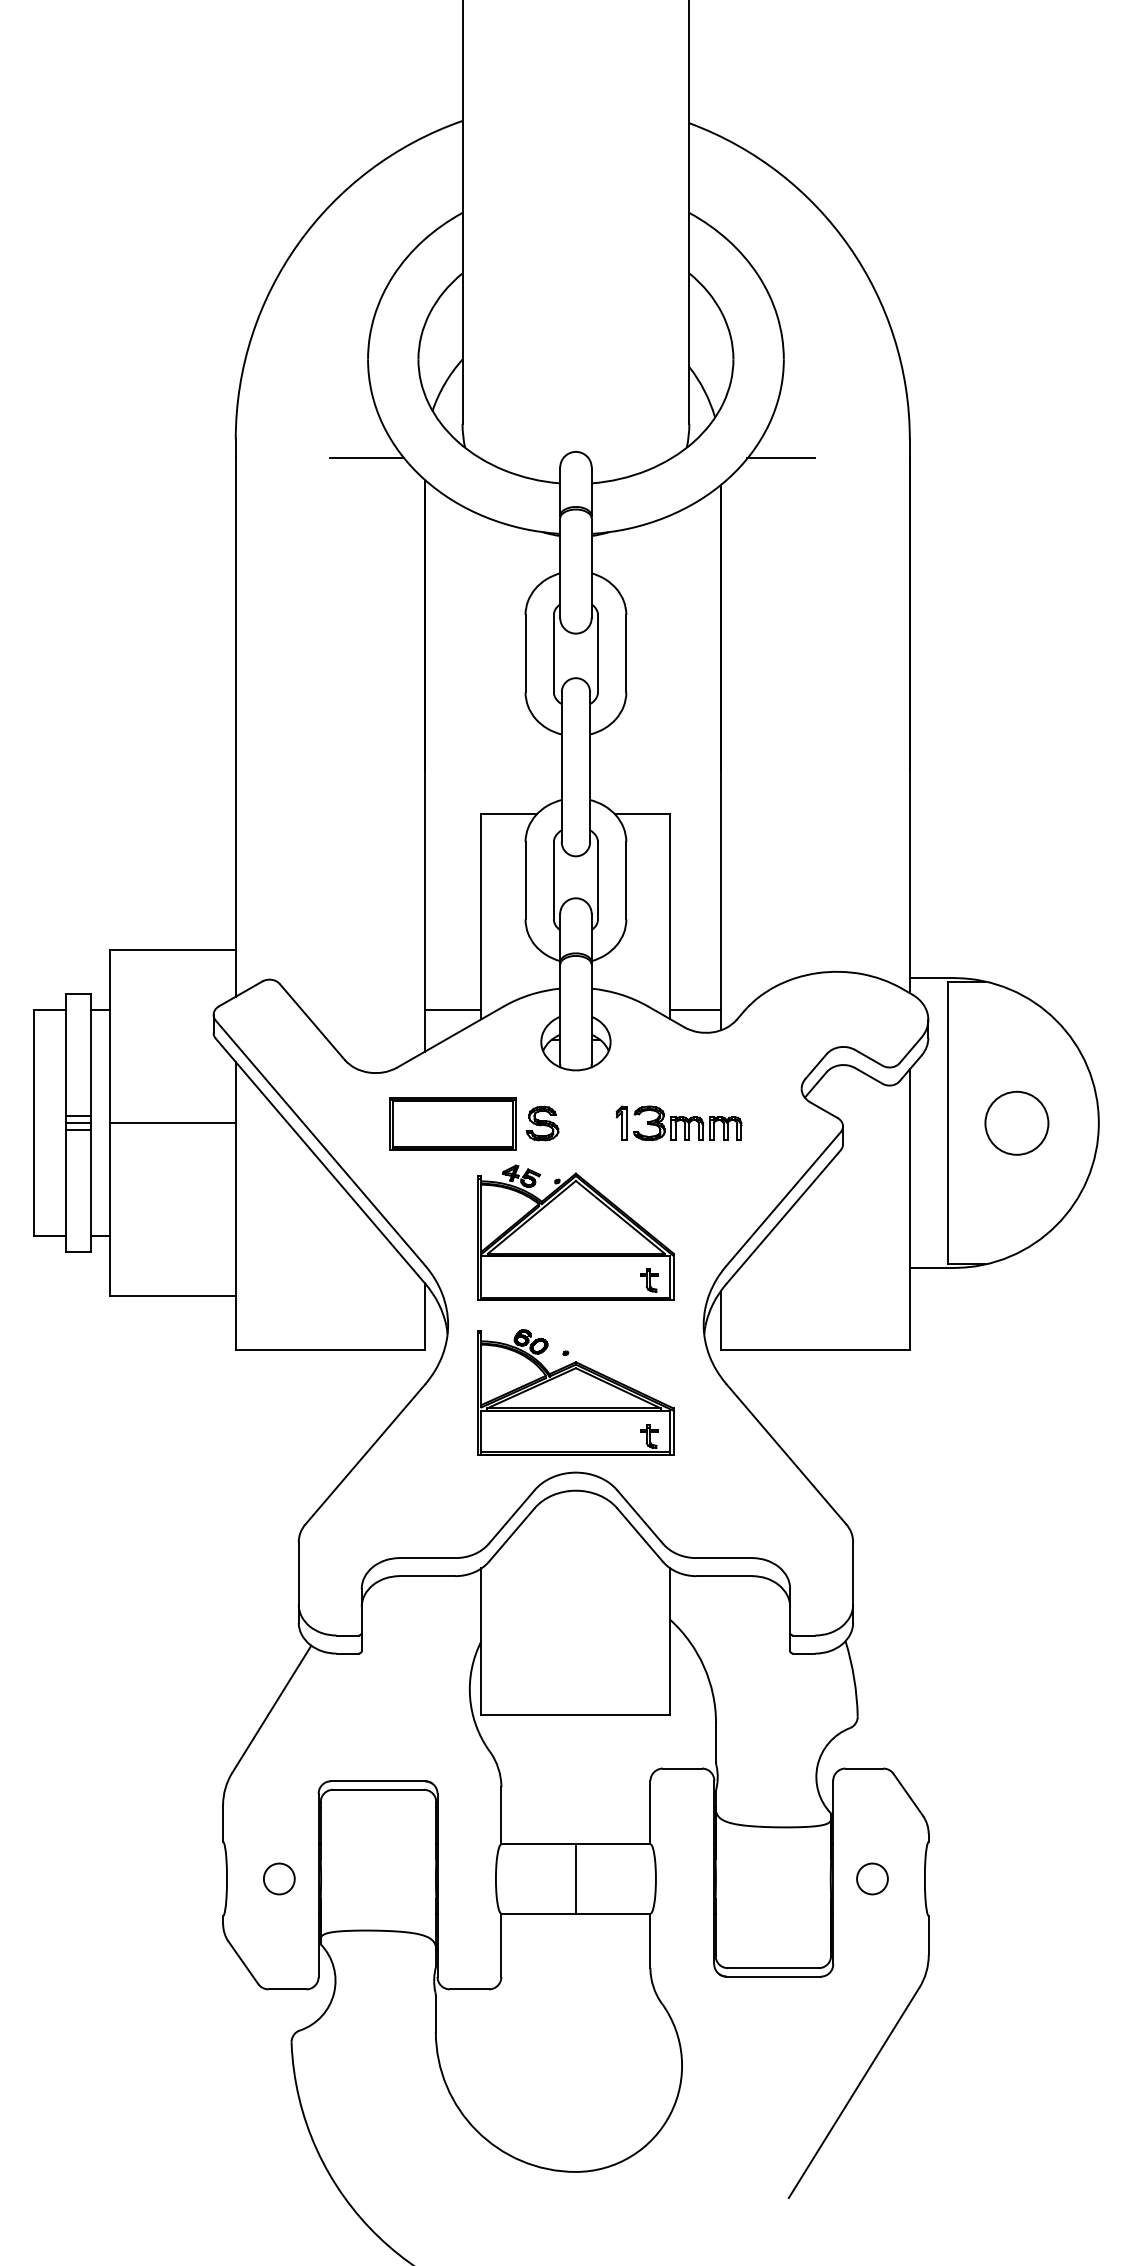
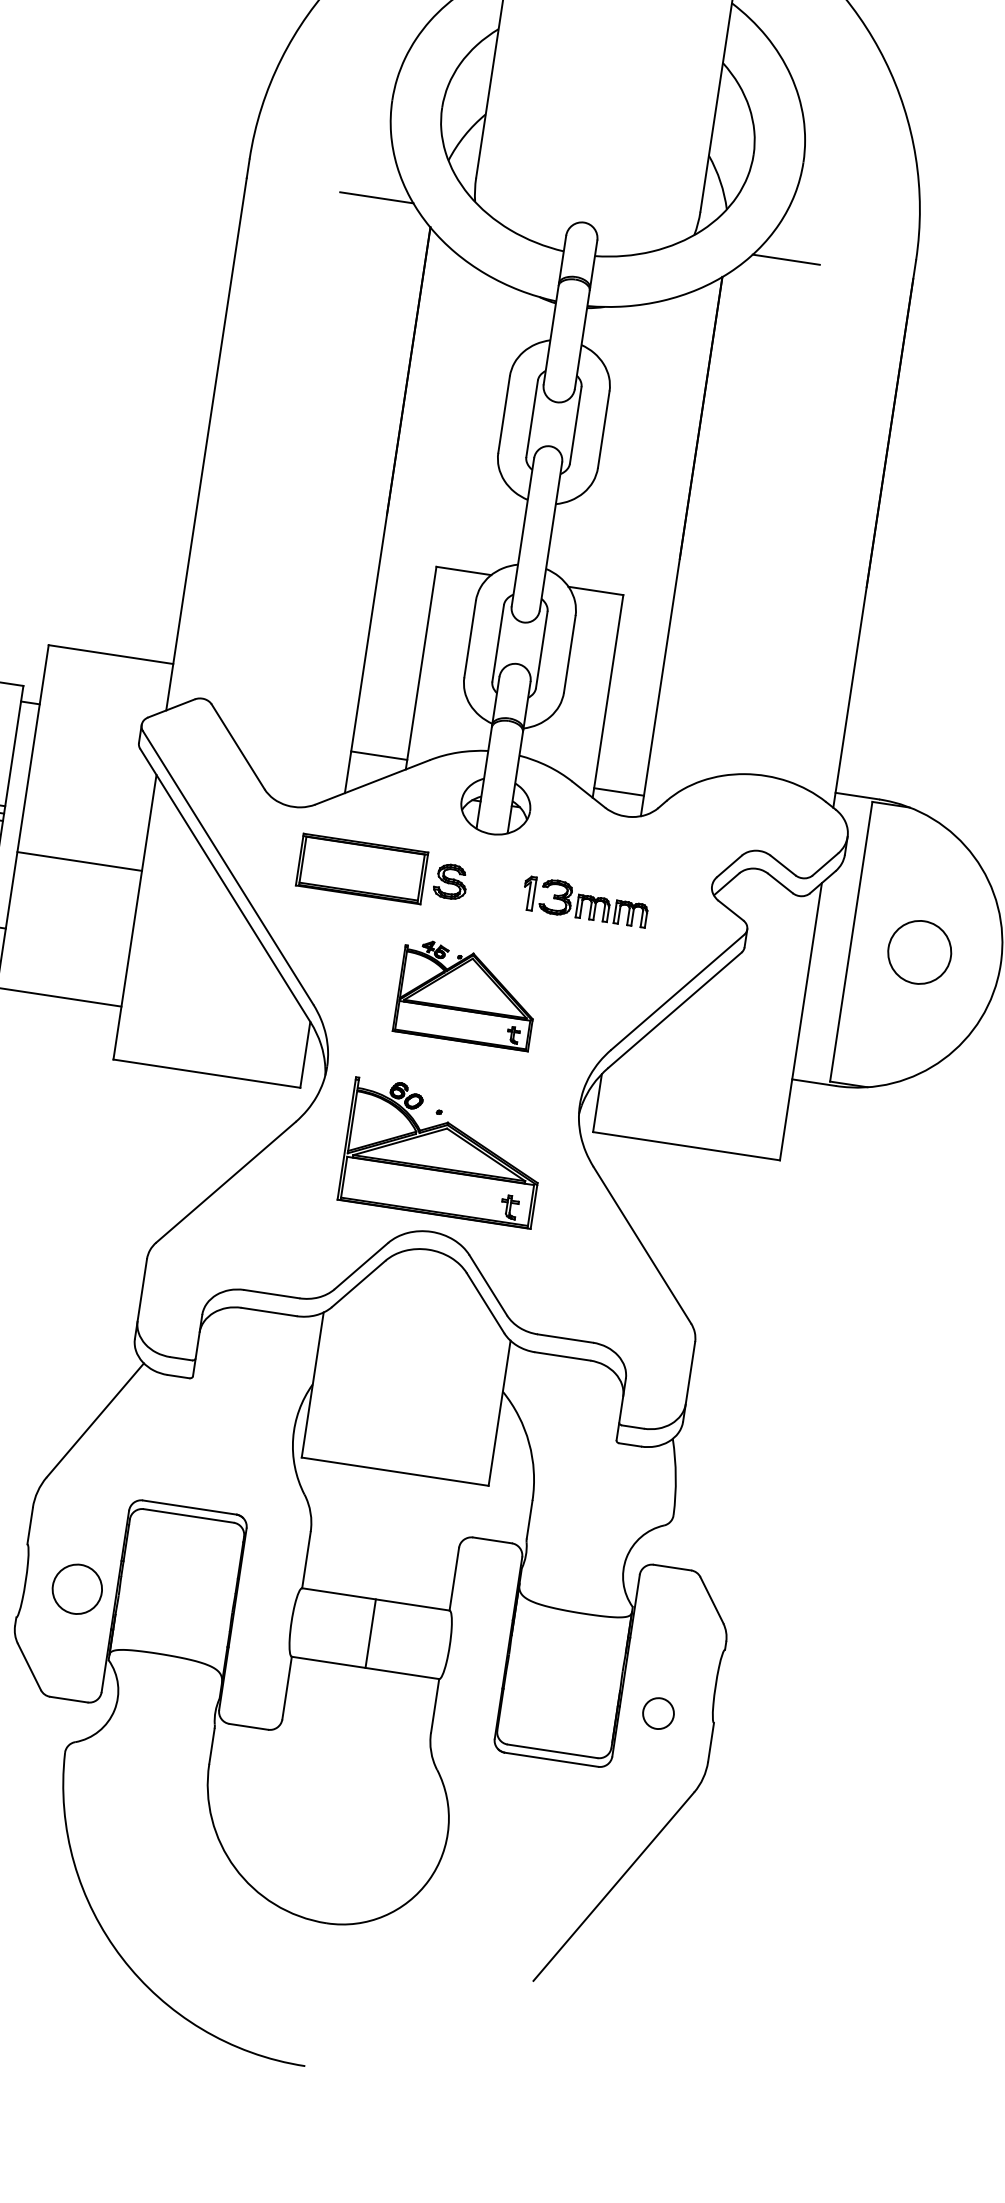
line: (172, 1123) -> (79, 861), moved
part: (575, 1232) -> (466, 994), size x0.7
circle: (279, 1878) -> (77, 1588), size x1.6
circle: (872, 1878) -> (658, 1713), moved

